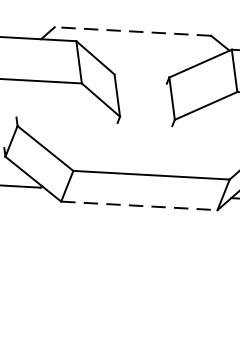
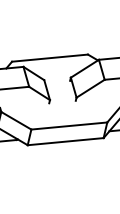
line: (131, 32) -> (49, 58), dashed -> solid
line: (141, 205) -> (66, 141), dashed -> solid

